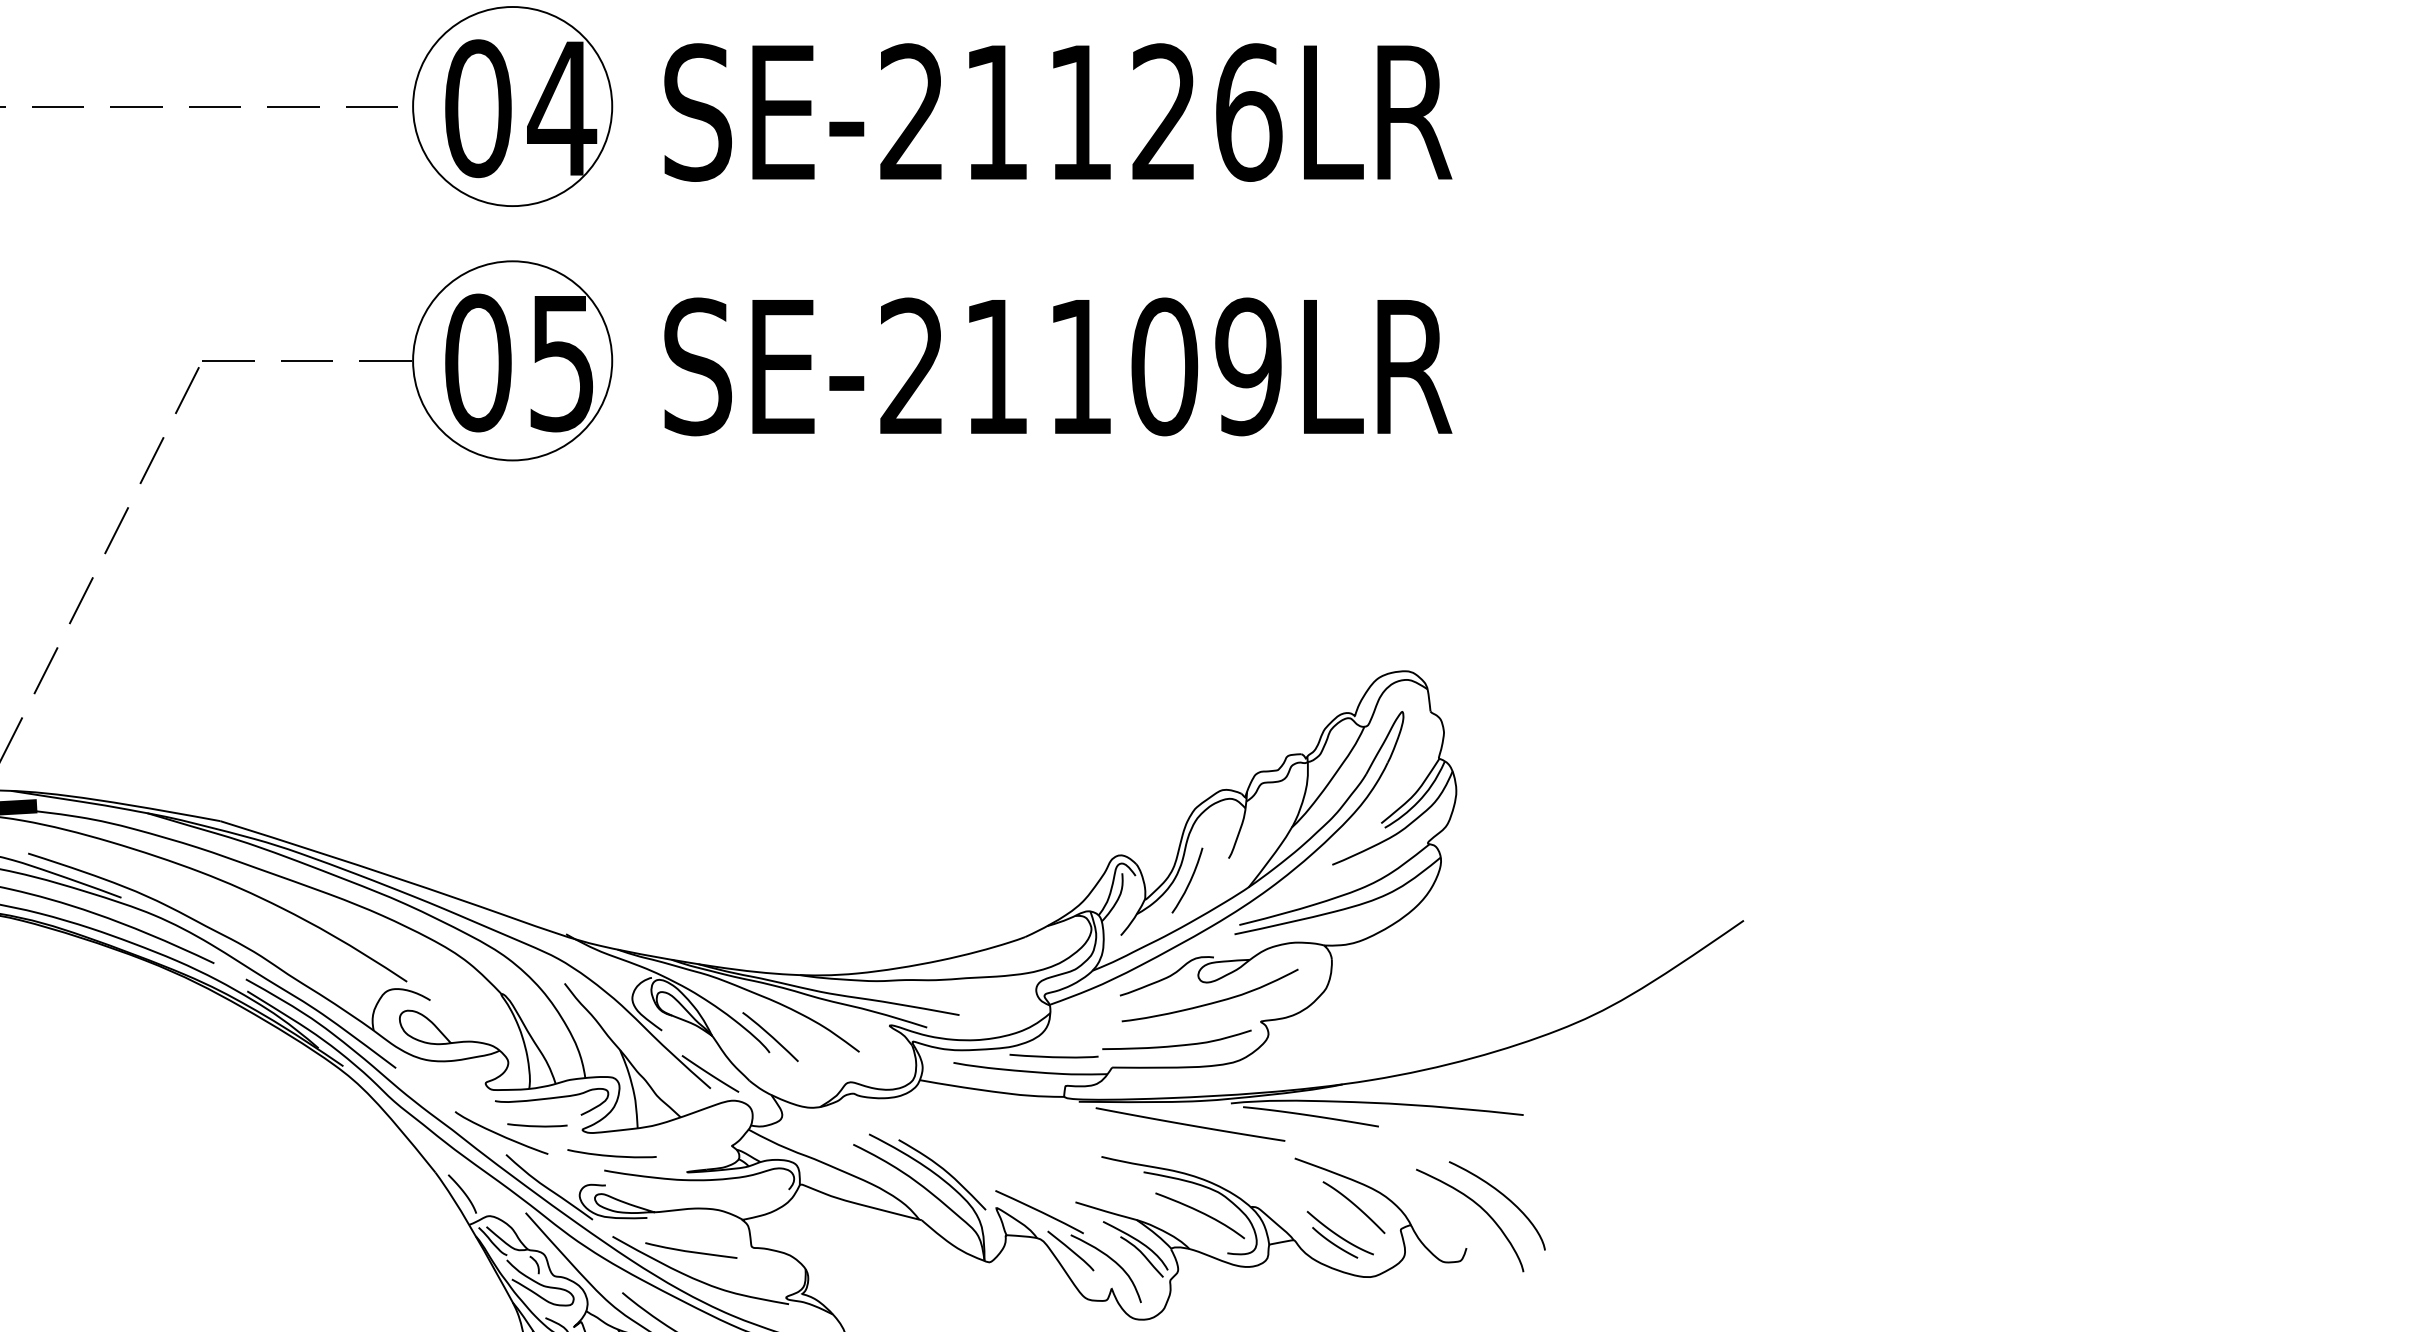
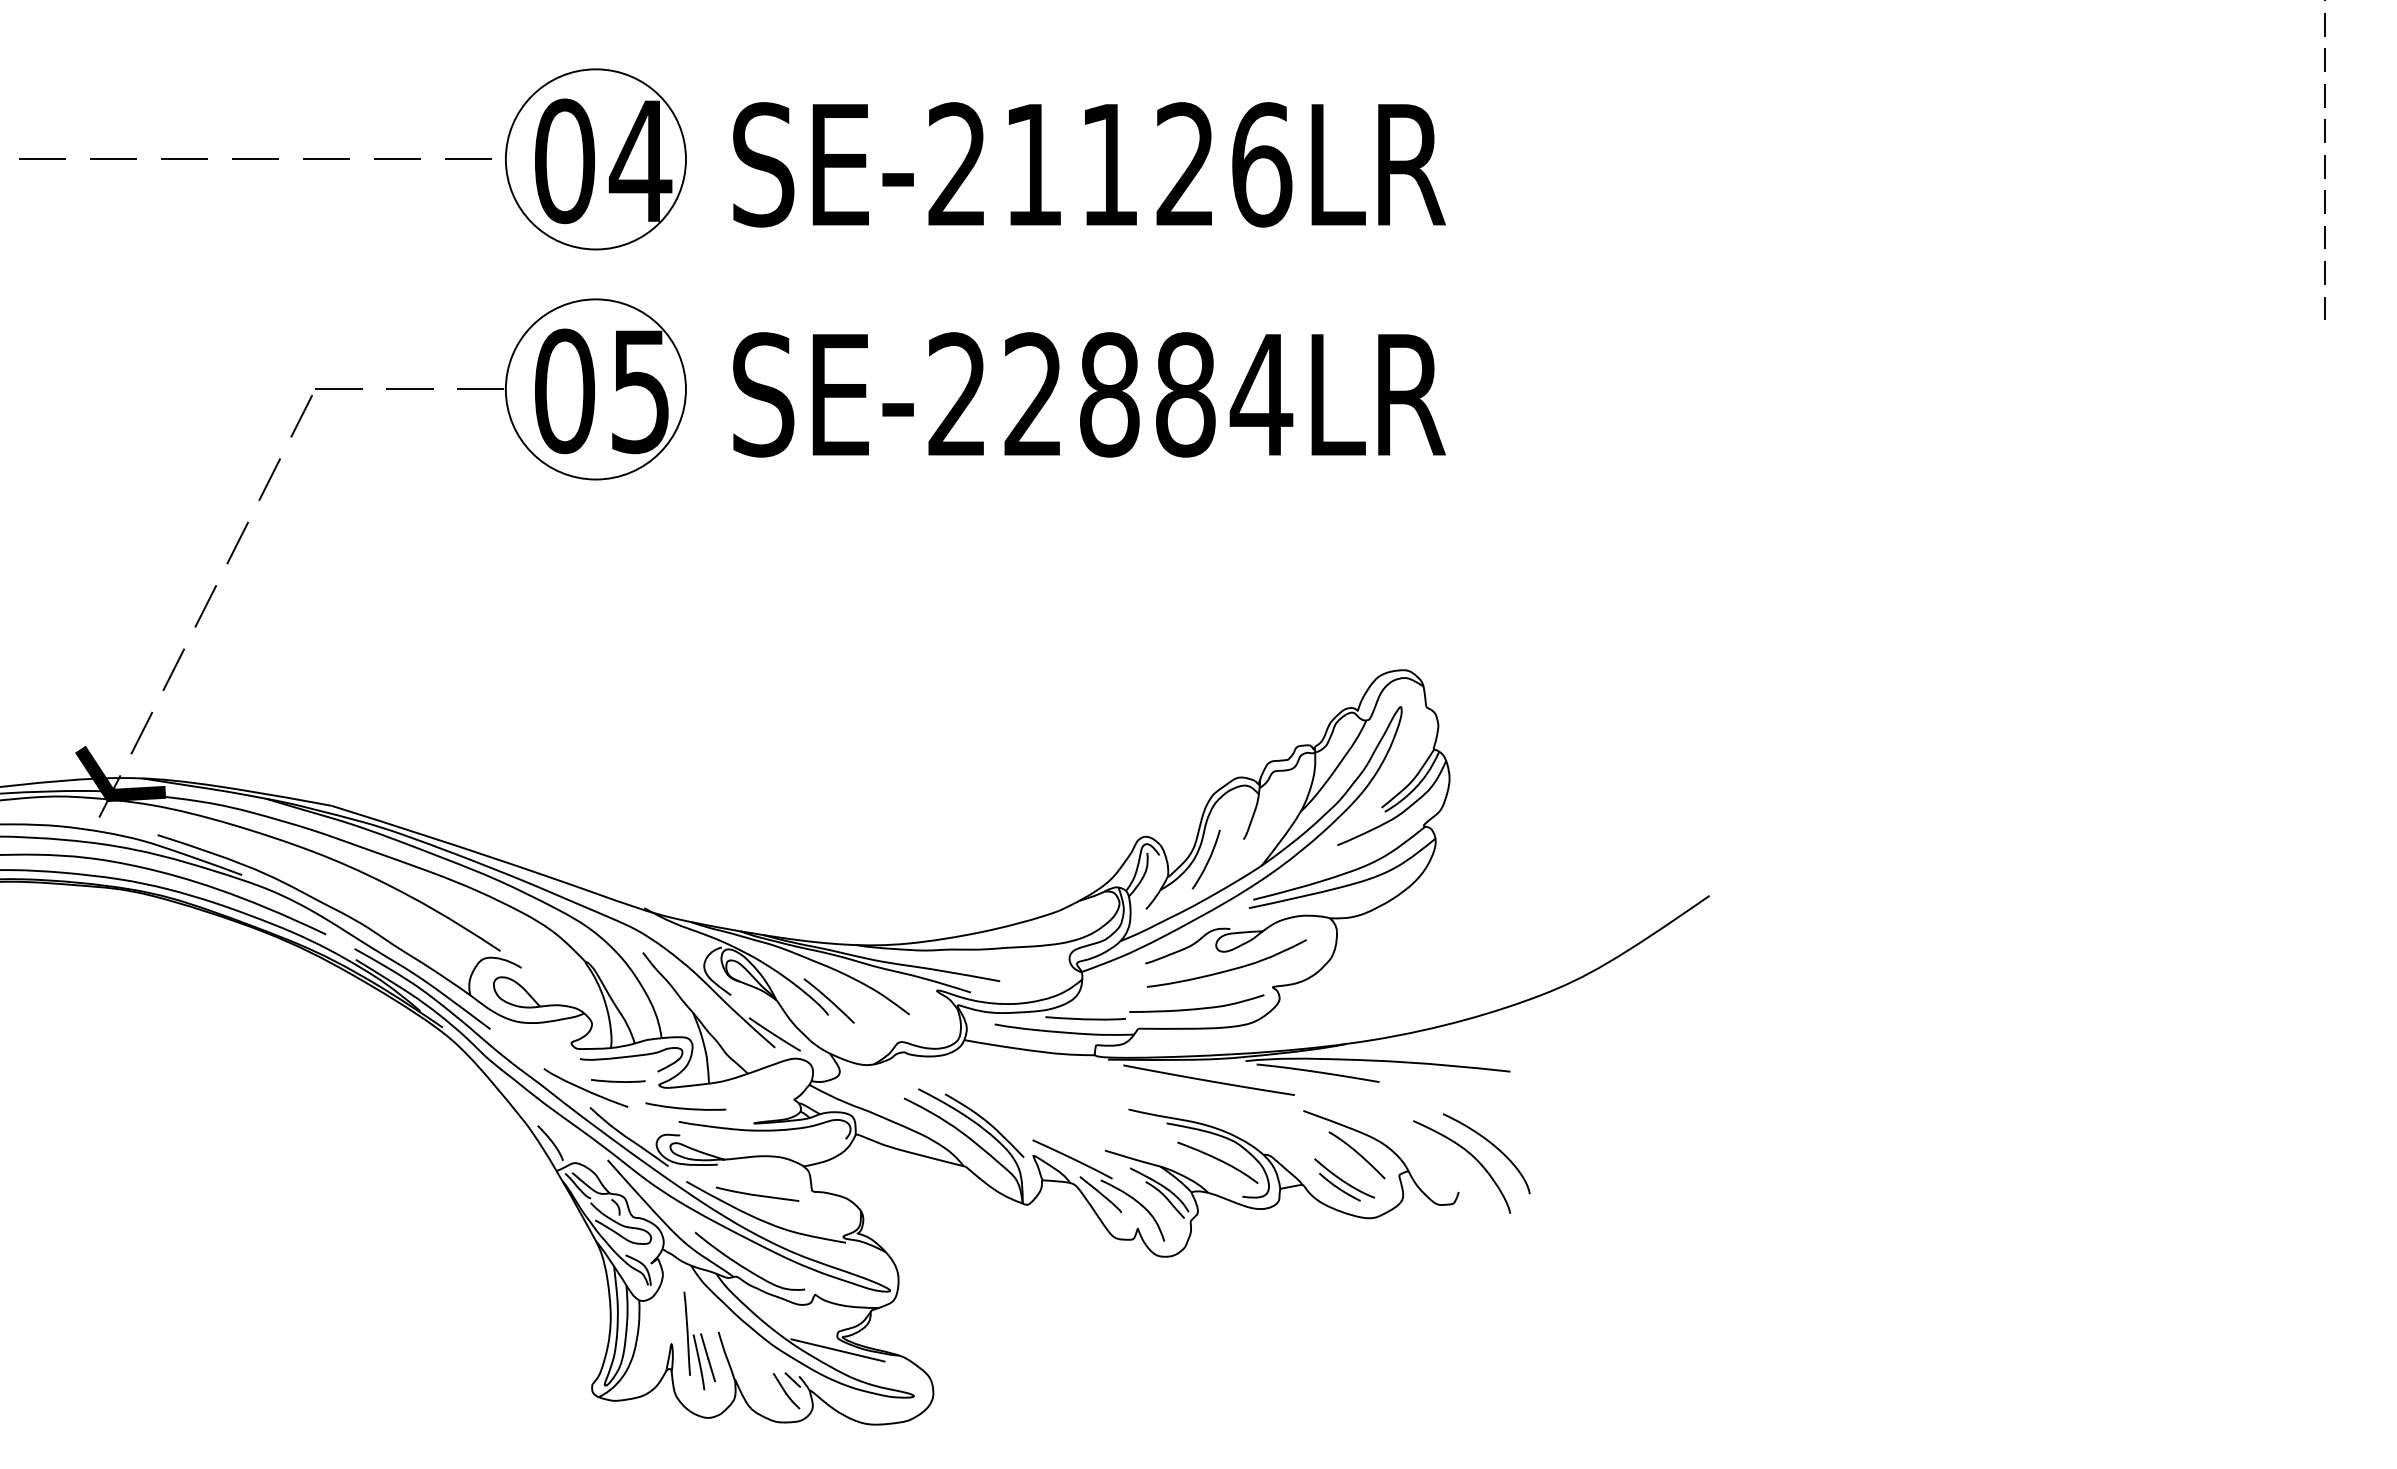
text: (1123, 366) -> (1148, 394), SE-21109LR -> SE-22884LR

